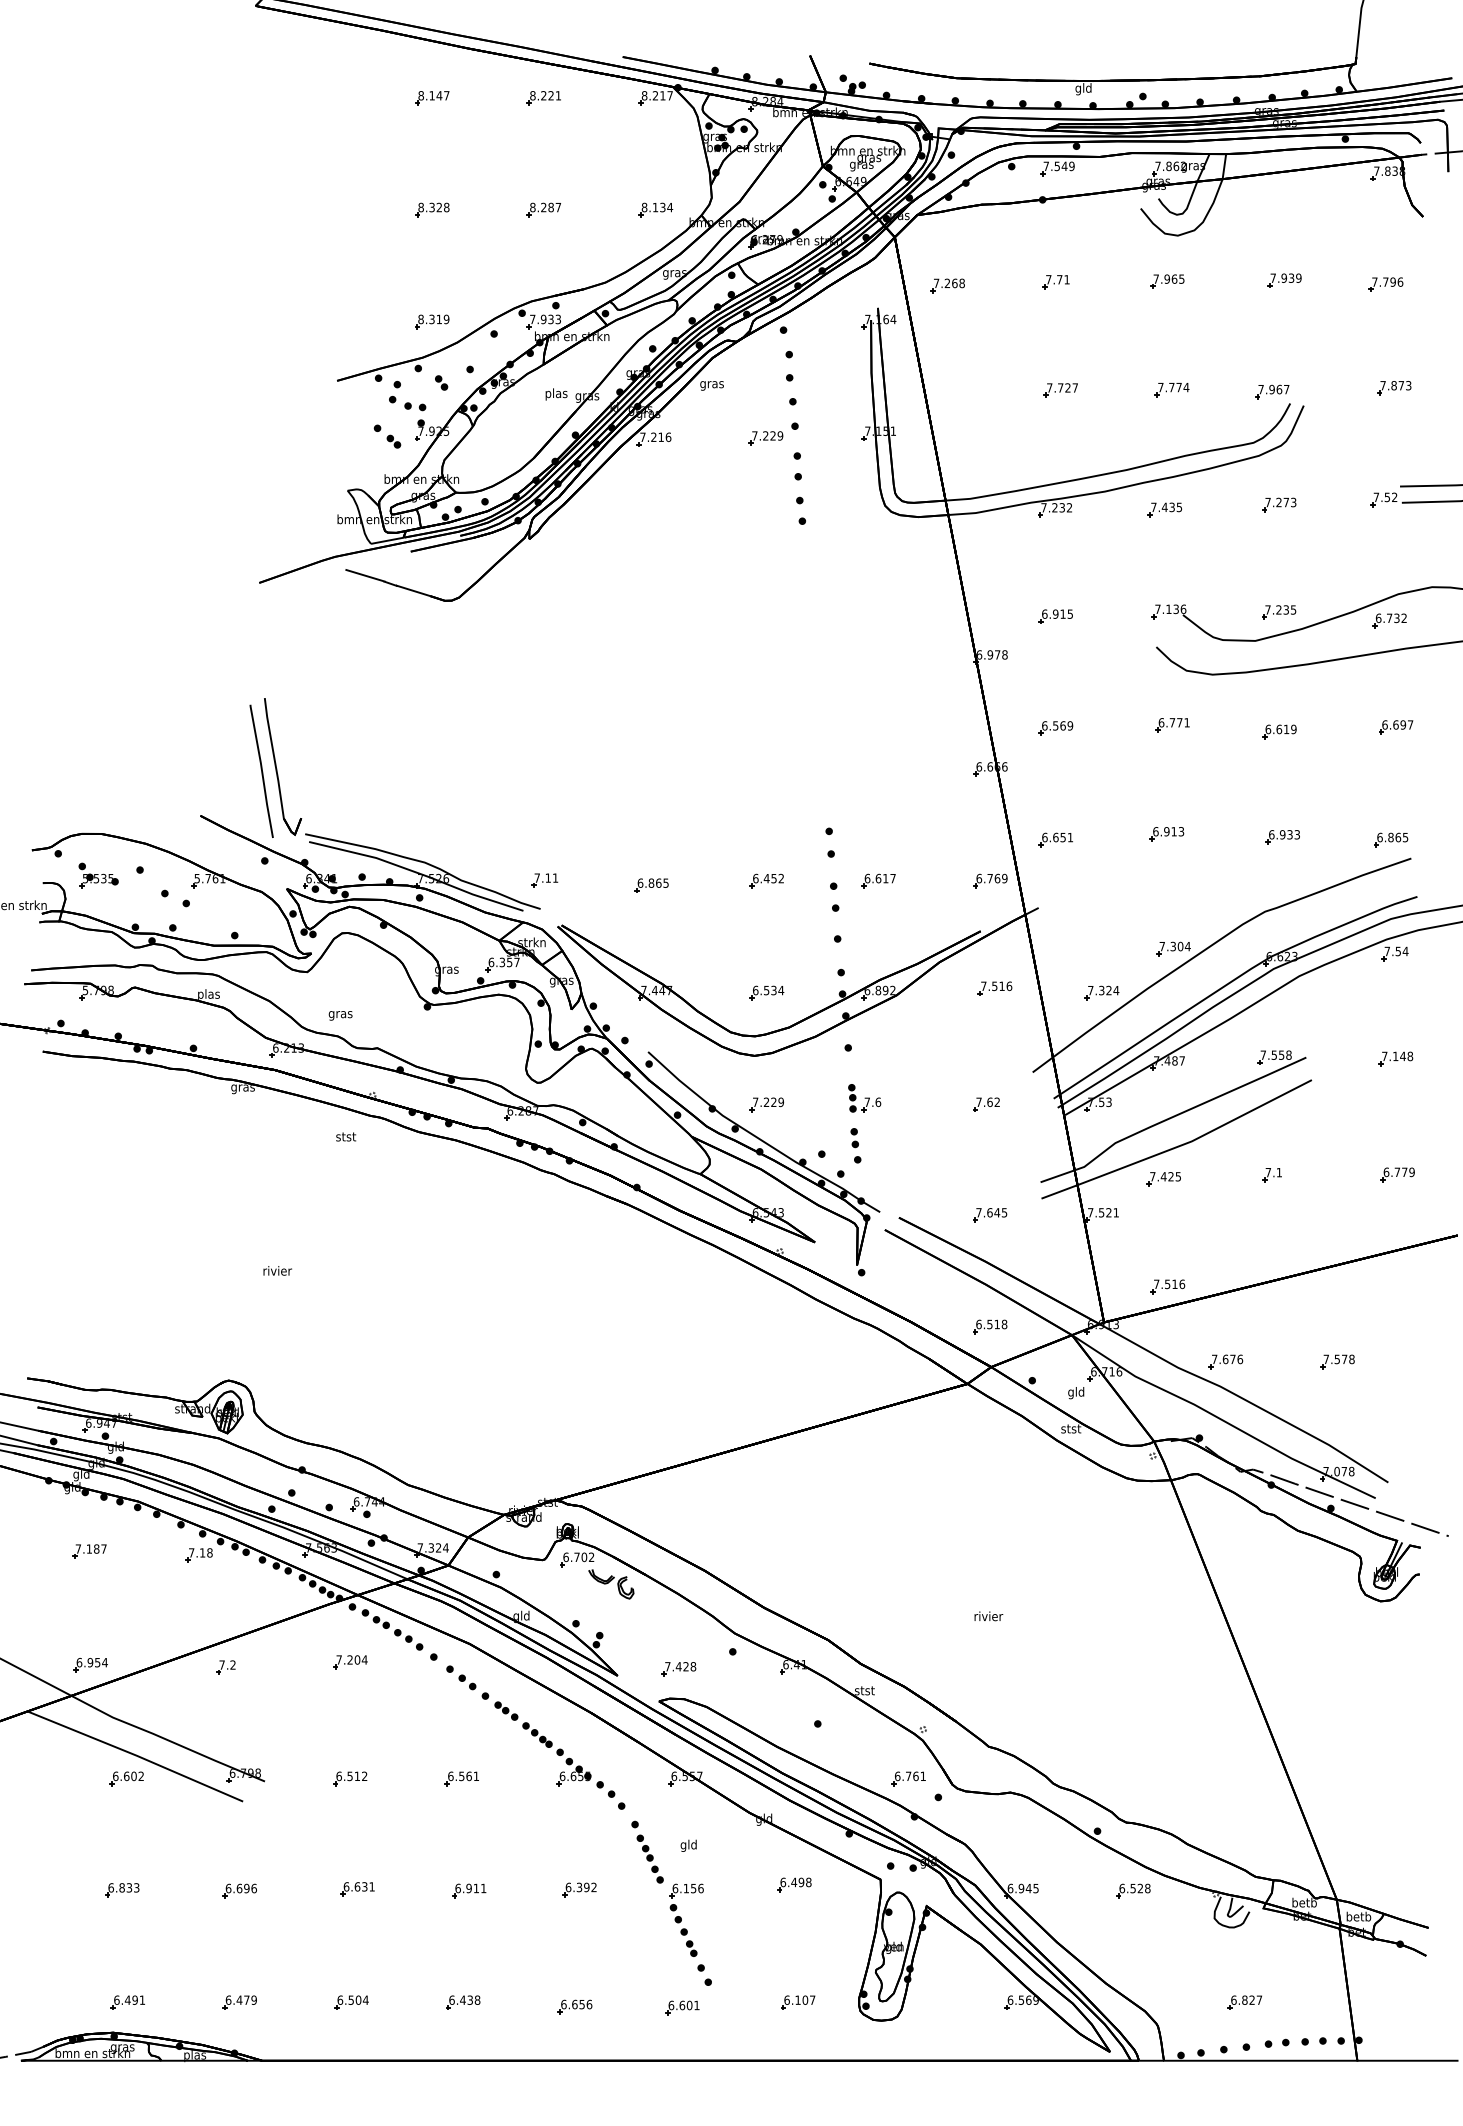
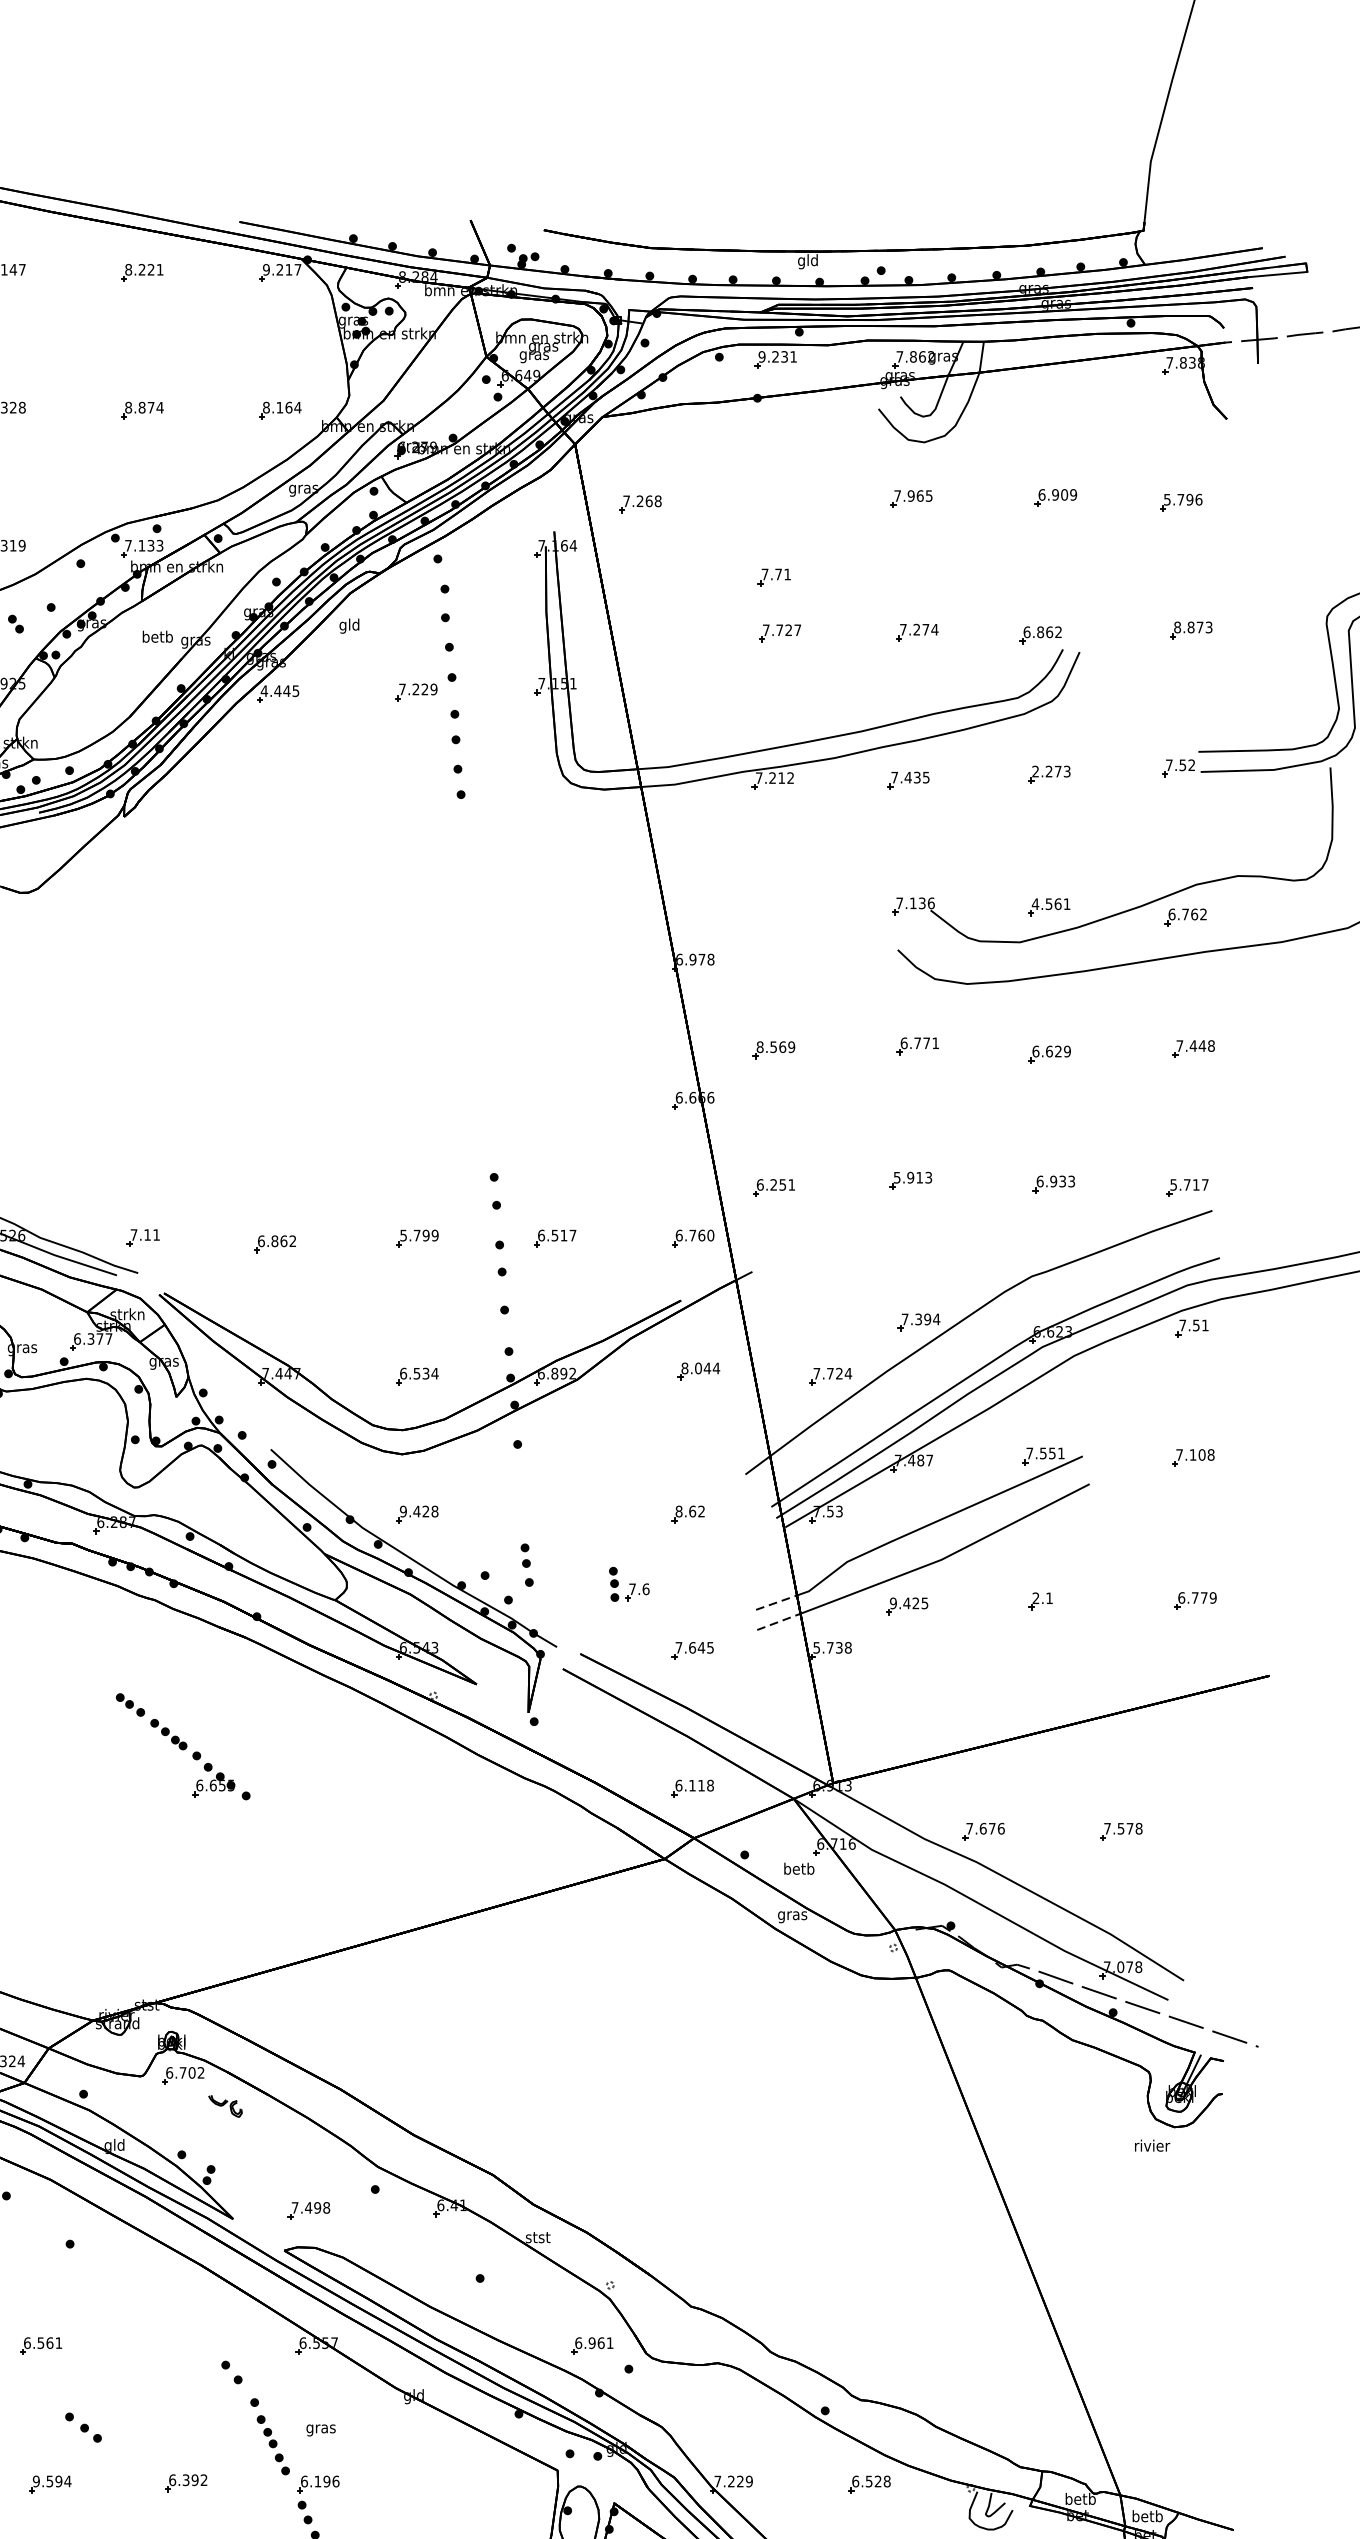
text: (644, 95) -> (266, 269), 8.217 -> 9.217
text: (1058, 166) -> (777, 357), 7.549 -> 9.231
text: (551, 207) -> (151, 407), 8.287 -> 8.874
text: (662, 207) -> (288, 407), 8.134 -> 8.164
text: (1282, 277) -> (1053, 493), 7.939 -> 6.909
text: (1374, 281) -> (1166, 498), 7.796 -> 5.796
part: (1055, 282) -> (773, 577), moved
text: (543, 319) -> (141, 545), 7.933 -> 7.133
text: (711, 384) -> (348, 626), gras -> gld
text: (1382, 385) -> (1176, 627), 7.873 -> 8.873
text: (1171, 387) -> (916, 629), 7.774 -> 7.274
text: (1273, 389) -> (1042, 632), 7.967 -> 6.862
text: (556, 394) -> (157, 638), plas -> betb
text: (655, 437) -> (279, 691), 7.216 -> 4.445
text: (1267, 502) -> (1034, 771), 7.273 -> 2.273
text: (1061, 507) -> (780, 777), 7.232 -> 7.212
text: (1280, 609) -> (1050, 903), 7.235 -> 4.561
part: (1055, 616) -> (773, 912), removed
text: (1396, 617) -> (1194, 913), 6.732 -> 6.762
text: (1397, 724) -> (1195, 1045), 6.697 -> 7.448
text: (1044, 725) -> (759, 1046), 6.569 -> 8.569
text: (1285, 728) -> (1057, 1050), 6.619 -> 6.629
text: (1155, 831) -> (896, 1177), 6.913 -> 5.913
text: (1055, 837) -> (773, 1184), 6.651 -> 6.251
text: (1392, 837) -> (1189, 1184), 6.865 -> 5.717
text: (768, 878) -> (419, 1235), 6.452 -> 5.799
text: (878, 878) -> (555, 1235), 6.617 -> 6.517
text: (1004, 878) -> (710, 1235), 6.769 -> 6.760
text: (665, 882) -> (292, 1240), 6.865 -> 6.862
text: (1180, 946) -> (927, 1319), 7.304 -> 7.394
text: (1405, 951) -> (1205, 1325), 7.54 -> 7.51
text: (509, 962) -> (99, 1339), 6.357 -> 6.377
text: (996, 986) -> (700, 1368), 7.516 -> 8.044
text: (1101, 990) -> (830, 1373), 7.324 -> 7.724
text: (1288, 1054) -> (1060, 1452), 7.558 -> 7.551
text: (1402, 1056) -> (1201, 1455), 7.148 -> 7.108
part: (864, 1098) -> (629, 1584), moved
text: (768, 1102) -> (419, 1511), 7.229 -> 9.428
text: (978, 1102) -> (678, 1511), 7.62 -> 8.62
text: (1267, 1172) -> (1034, 1598), 7.1 -> 2.1
line: (1058, 1176) -> (777, 1603), solid -> dashed
text: (1152, 1176) -> (893, 1603), 7.425 -> 9.425
line: (1059, 1191) -> (778, 1621), solid -> dashed
text: (1103, 1212) -> (832, 1647), 7.521 -> 5.738
part: (1167, 1286) -> (911, 1738), removed
text: (989, 1324) -> (691, 1785), 6.518 -> 6.118
text: (1076, 1393) -> (799, 1870), gld -> betb
text: (1070, 1429) -> (791, 1915), stst -> gras
part: (611, 1584) -> (225, 2106), size x0.6
text: (988, 1616) -> (1152, 2145), moved
text: (685, 1666) -> (316, 2207), 7.428 -> 7.498
part: (461, 1677) -> (83, 2427), moved
part: (548, 1744) -> (182, 1746), moved
text: (908, 1776) -> (592, 2343), 6.761 -> 6.961
text: (688, 1845) -> (320, 2428), gld -> gras
part: (794, 1884) -> (451, 2476), removed
text: (693, 1887) -> (326, 2480), 6.156 -> 6.196
text: (470, 1888) -> (51, 2481), 6.911 -> 9.594
text: (1022, 1888) -> (732, 2481), 6.945 -> 7.229

